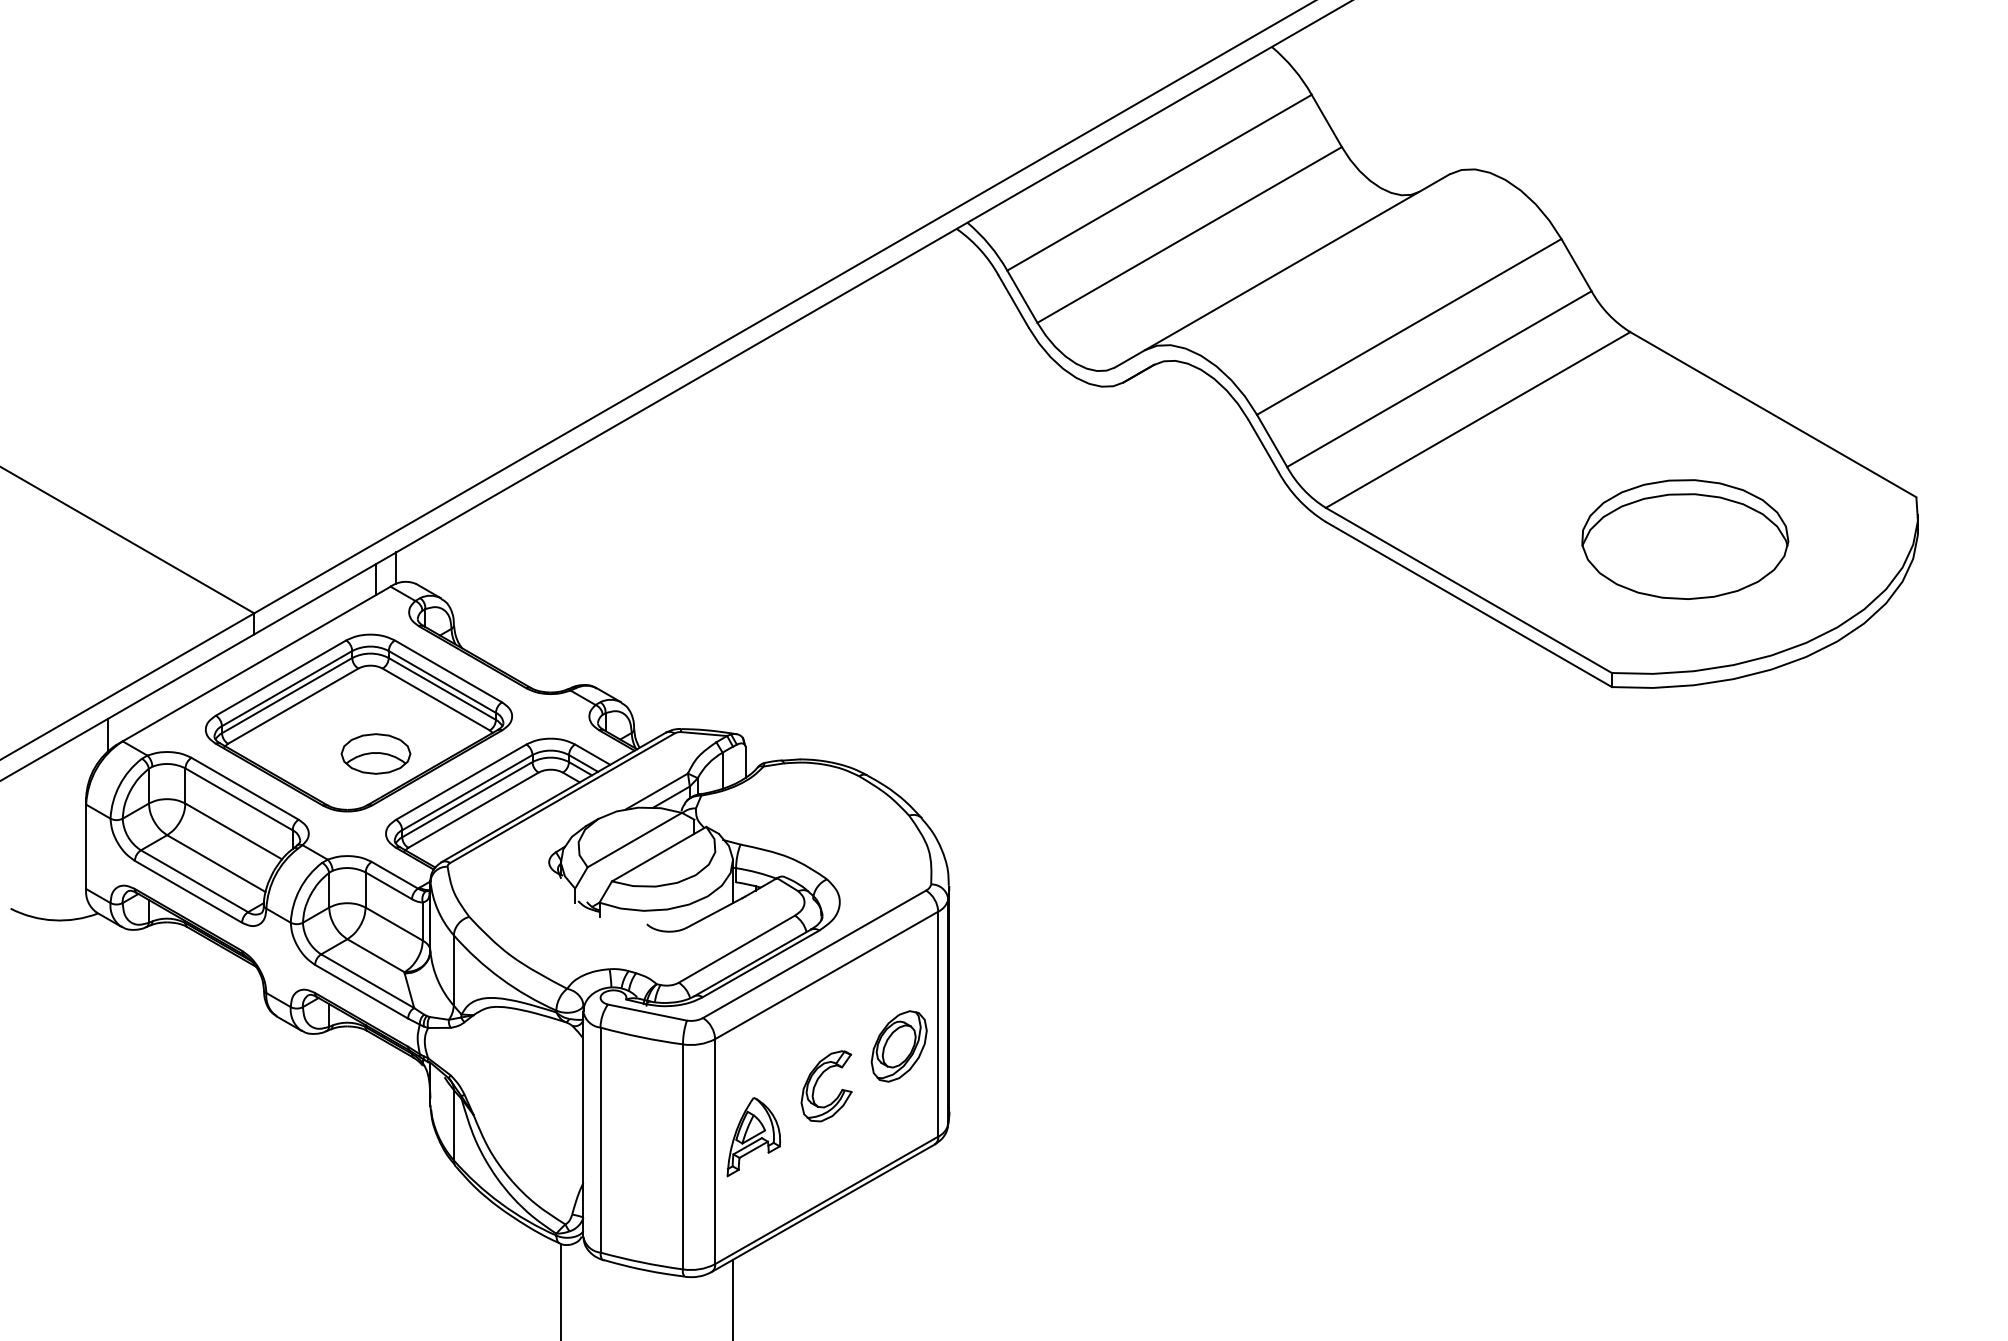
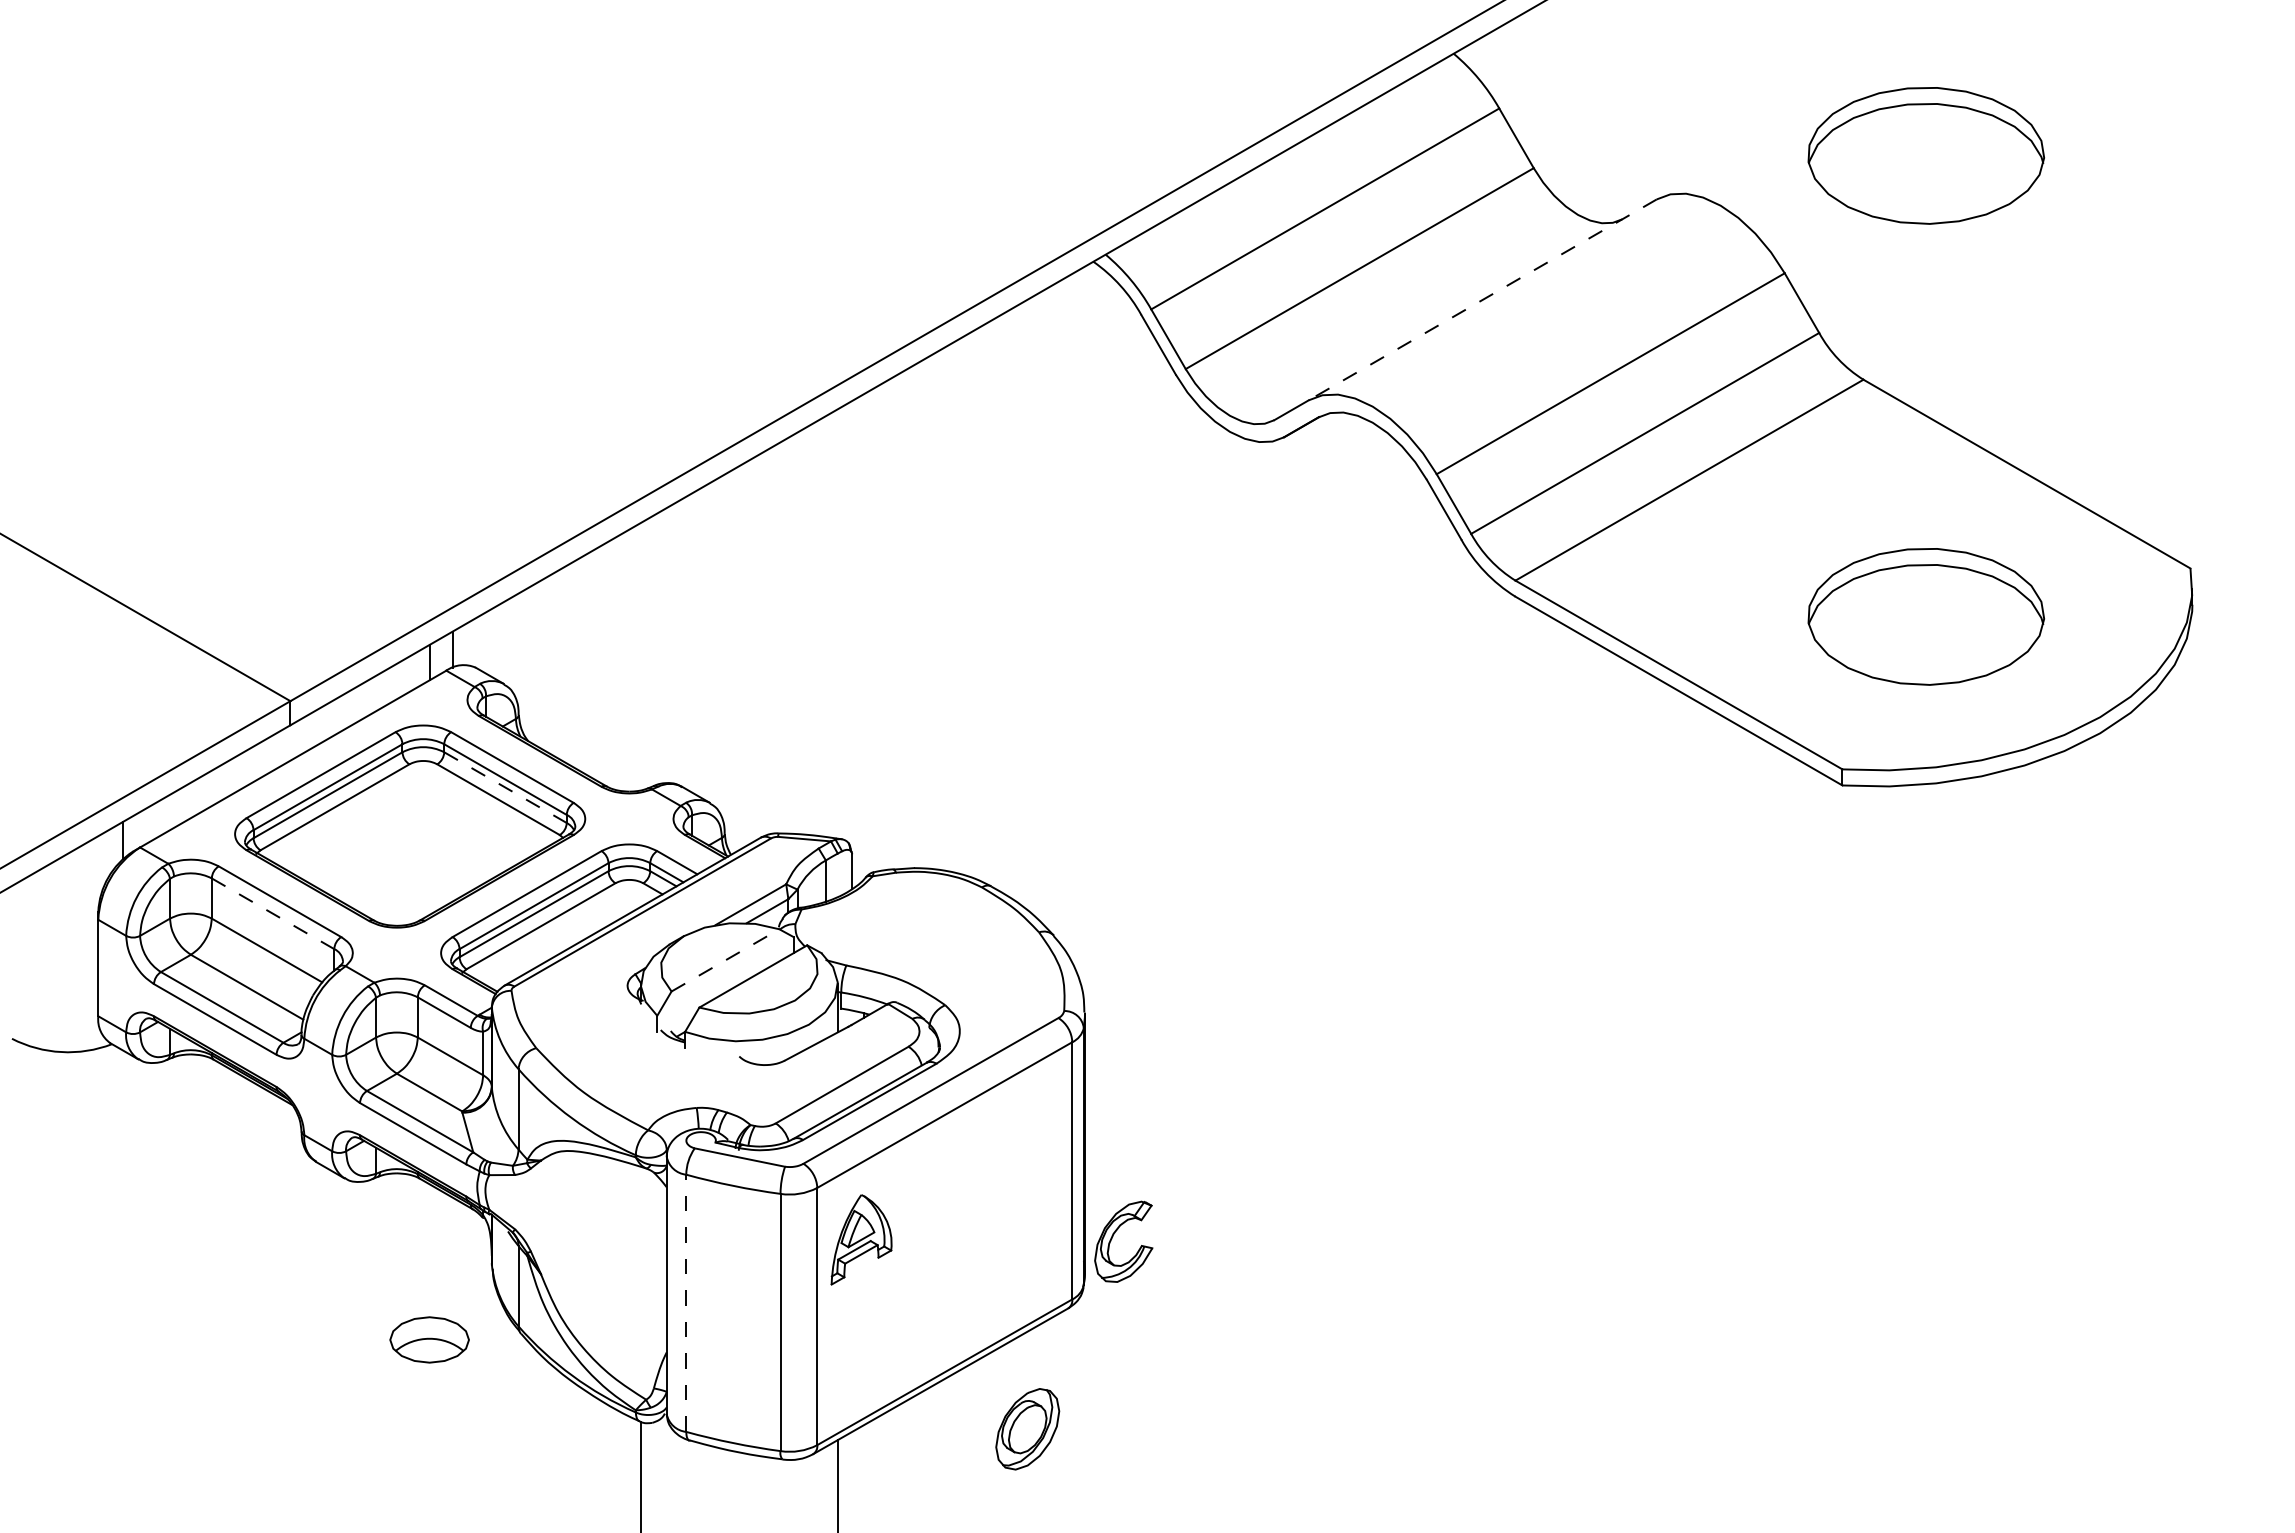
part: (1685, 135) -> (1926, 155), added
line: (1297, 261) -> (1482, 299), solid -> dashed
line: (442, 688) -> (505, 787), solid -> dashed
part: (375, 753) -> (429, 1339), moved
line: (239, 799) -> (273, 913), solid -> dashed
line: (634, 840) -> (725, 960), solid -> dashed
part: (899, 1046) -> (1027, 1429), moved
part: (817, 1081) -> (1113, 1236), moved
part: (753, 1136) -> (861, 1239), moved
line: (600, 1140) -> (686, 1303), solid -> dashed

